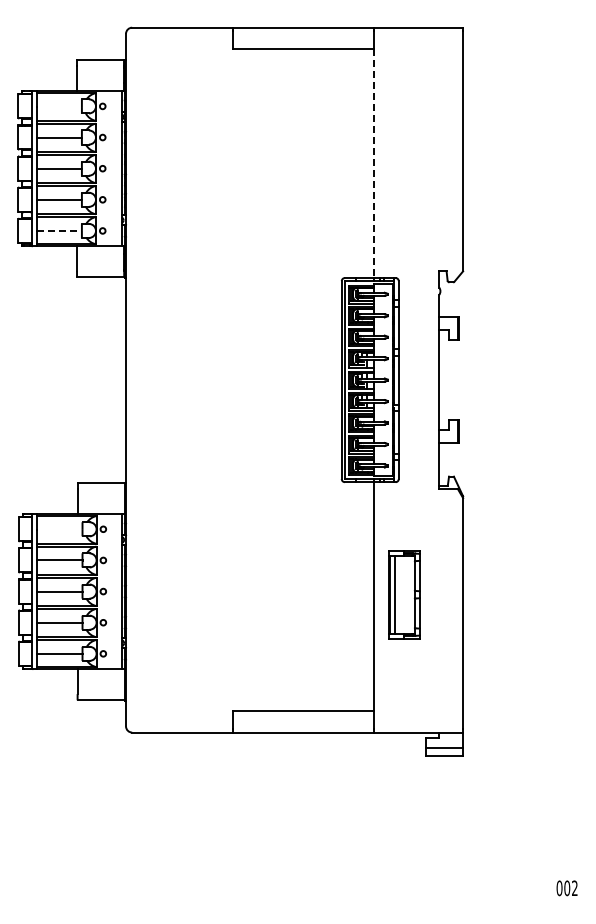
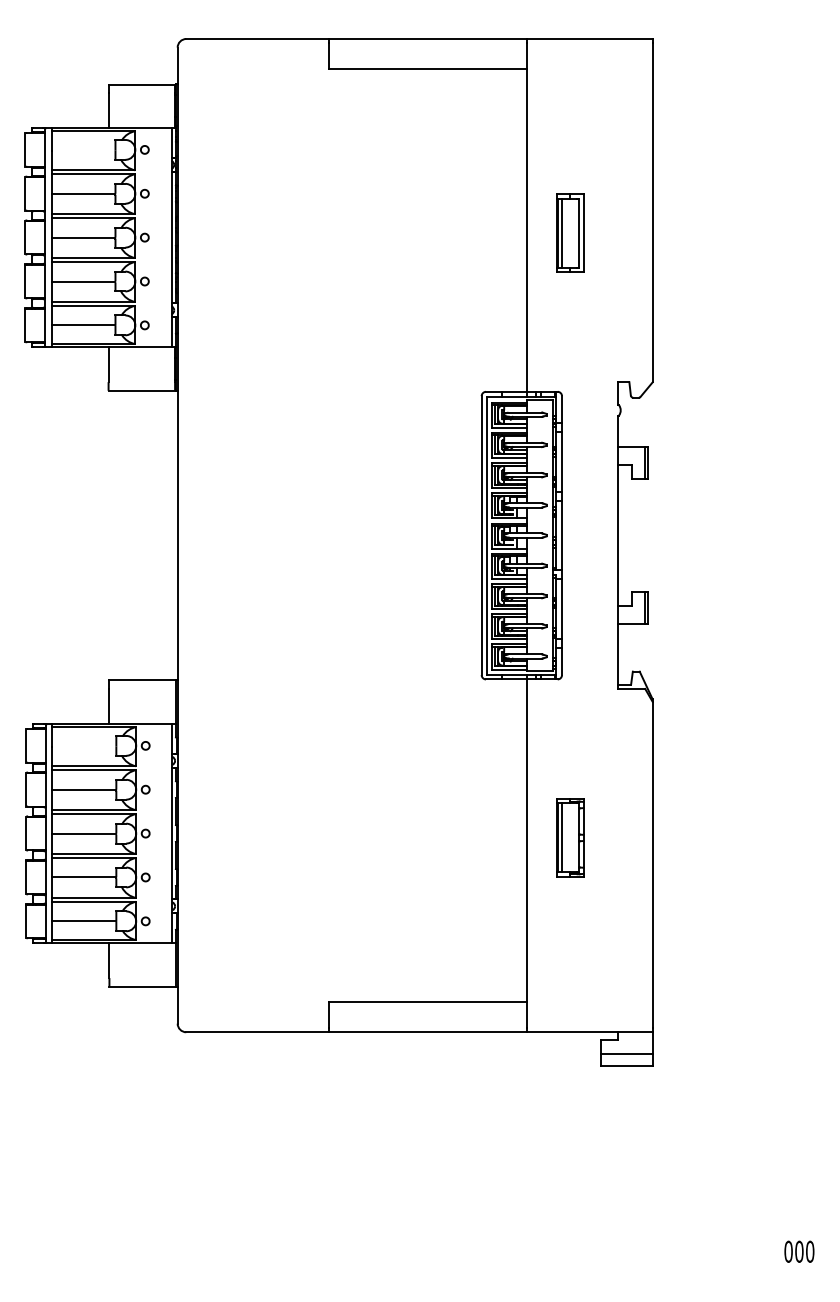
line: (374, 164) -> (527, 231), dashed -> solid
part: (404, 165) -> (570, 233), added
line: (59, 230) -> (83, 324), dashed -> solid
part: (404, 594) -> (570, 837), size x0.62
text: (574, 888) -> (809, 1252), 002 -> 000

